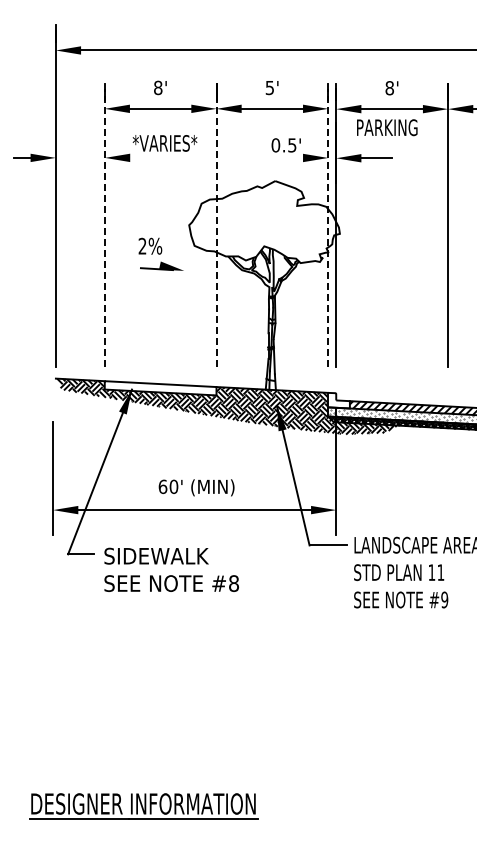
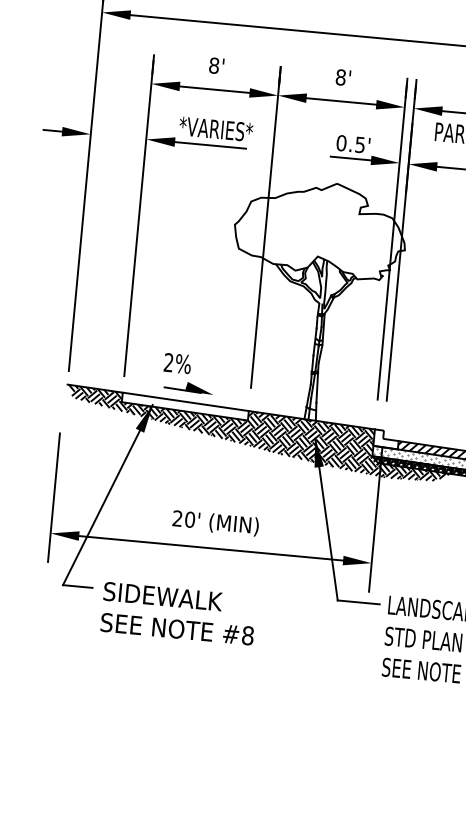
text: (269, 87) -> (340, 76), 5' -> 8'
line: (161, 157) -> (210, 144), added
line: (285, 157) -> (351, 158), added
line: (104, 227) -> (138, 218), dashed -> solid
line: (216, 227) -> (265, 230), dashed -> solid
line: (328, 227) -> (392, 241), dashed -> solid
part: (160, 253) -> (188, 372), moved
text: (162, 486) -> (177, 518), 60' -> 20'

